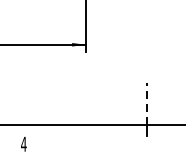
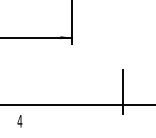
line: (147, 104) -> (123, 87), dashed -> solid

